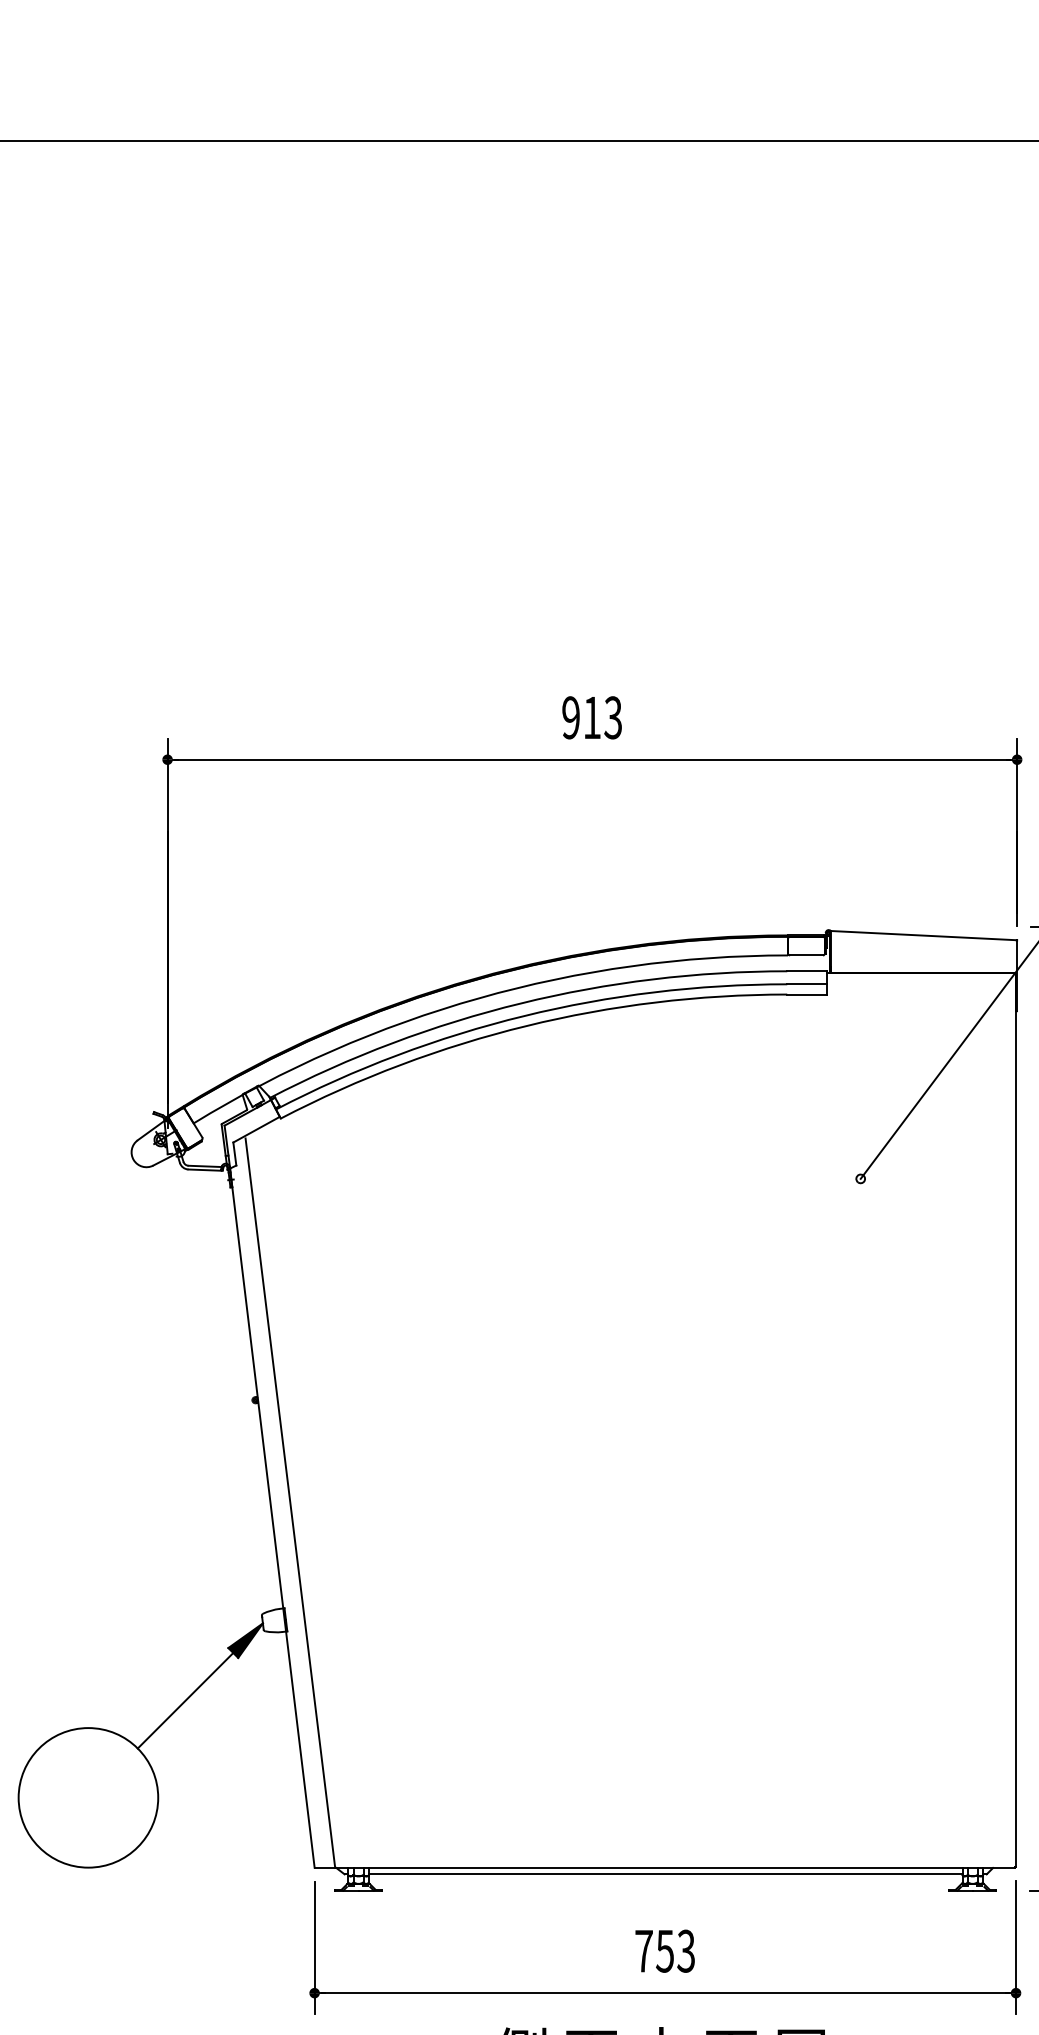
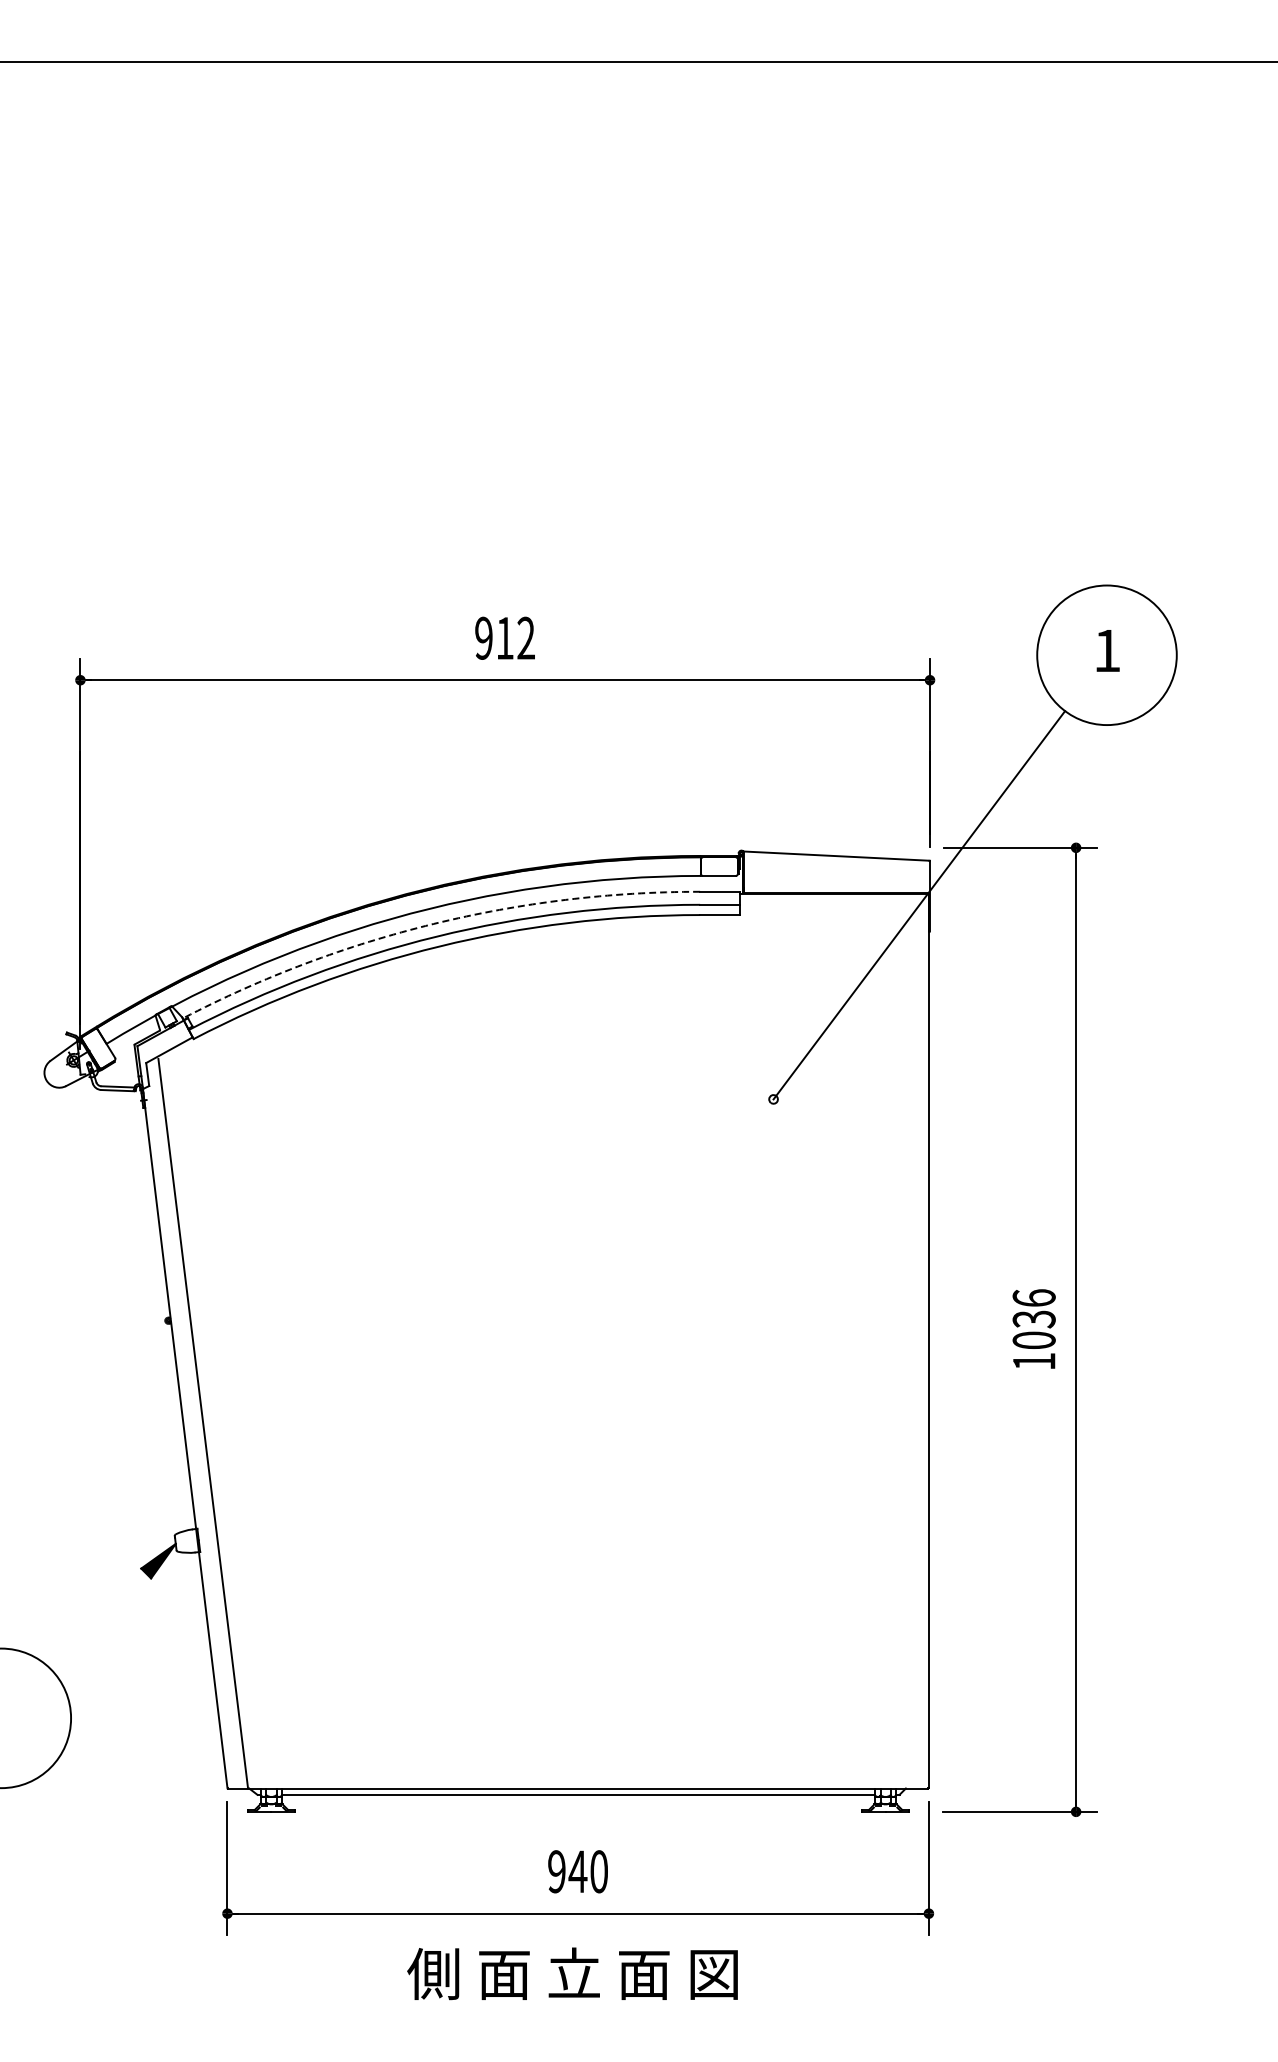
text: (612, 716) -> (525, 637), 913 -> 912
arc: (520, 1002) -> (433, 923), solid -> dashed
line: (185, 1700) -> (98, 1621), removed
text: (664, 1950) -> (577, 1871), 753 -> 940

